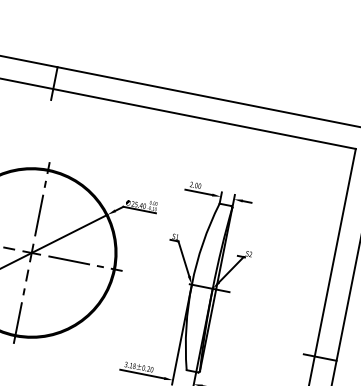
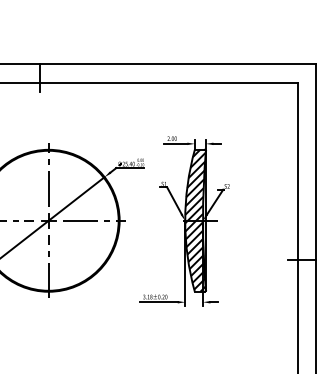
hatch: (203, 286) -> (195, 220), added

